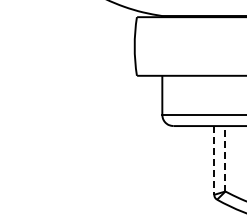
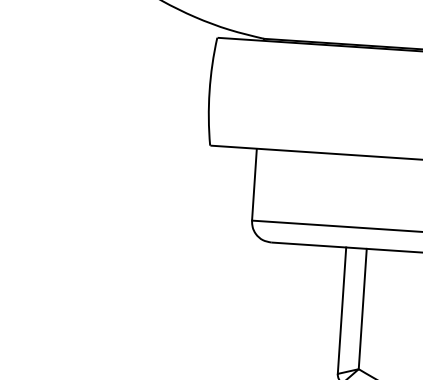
line: (225, 158) -> (362, 308), dashed -> solid
line: (214, 160) -> (342, 310), dashed -> solid

